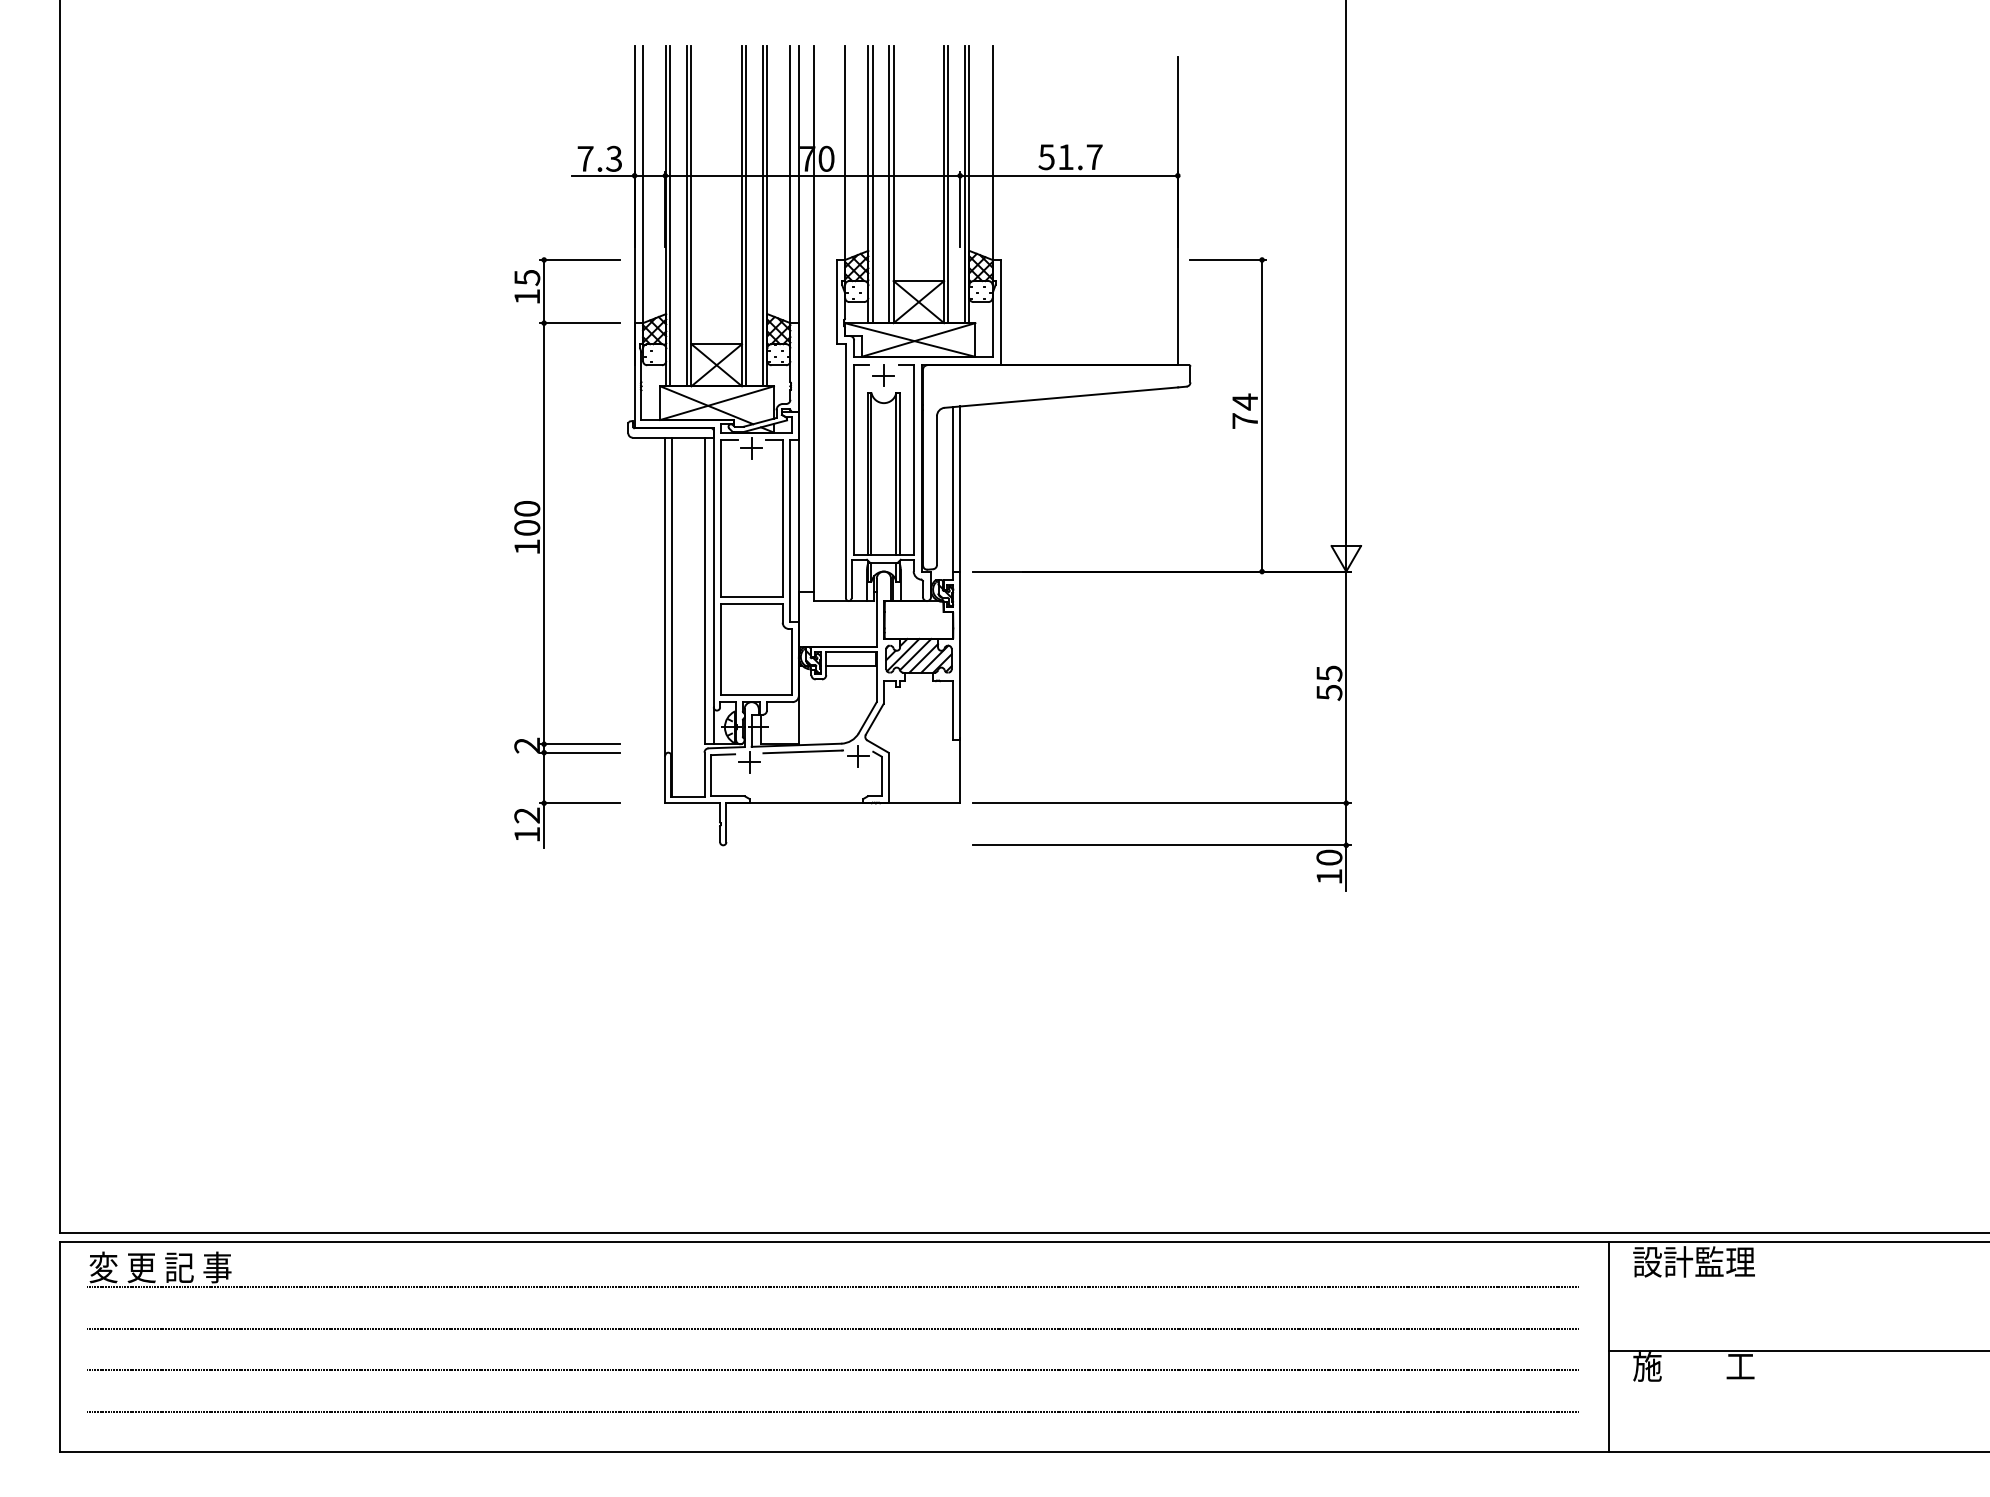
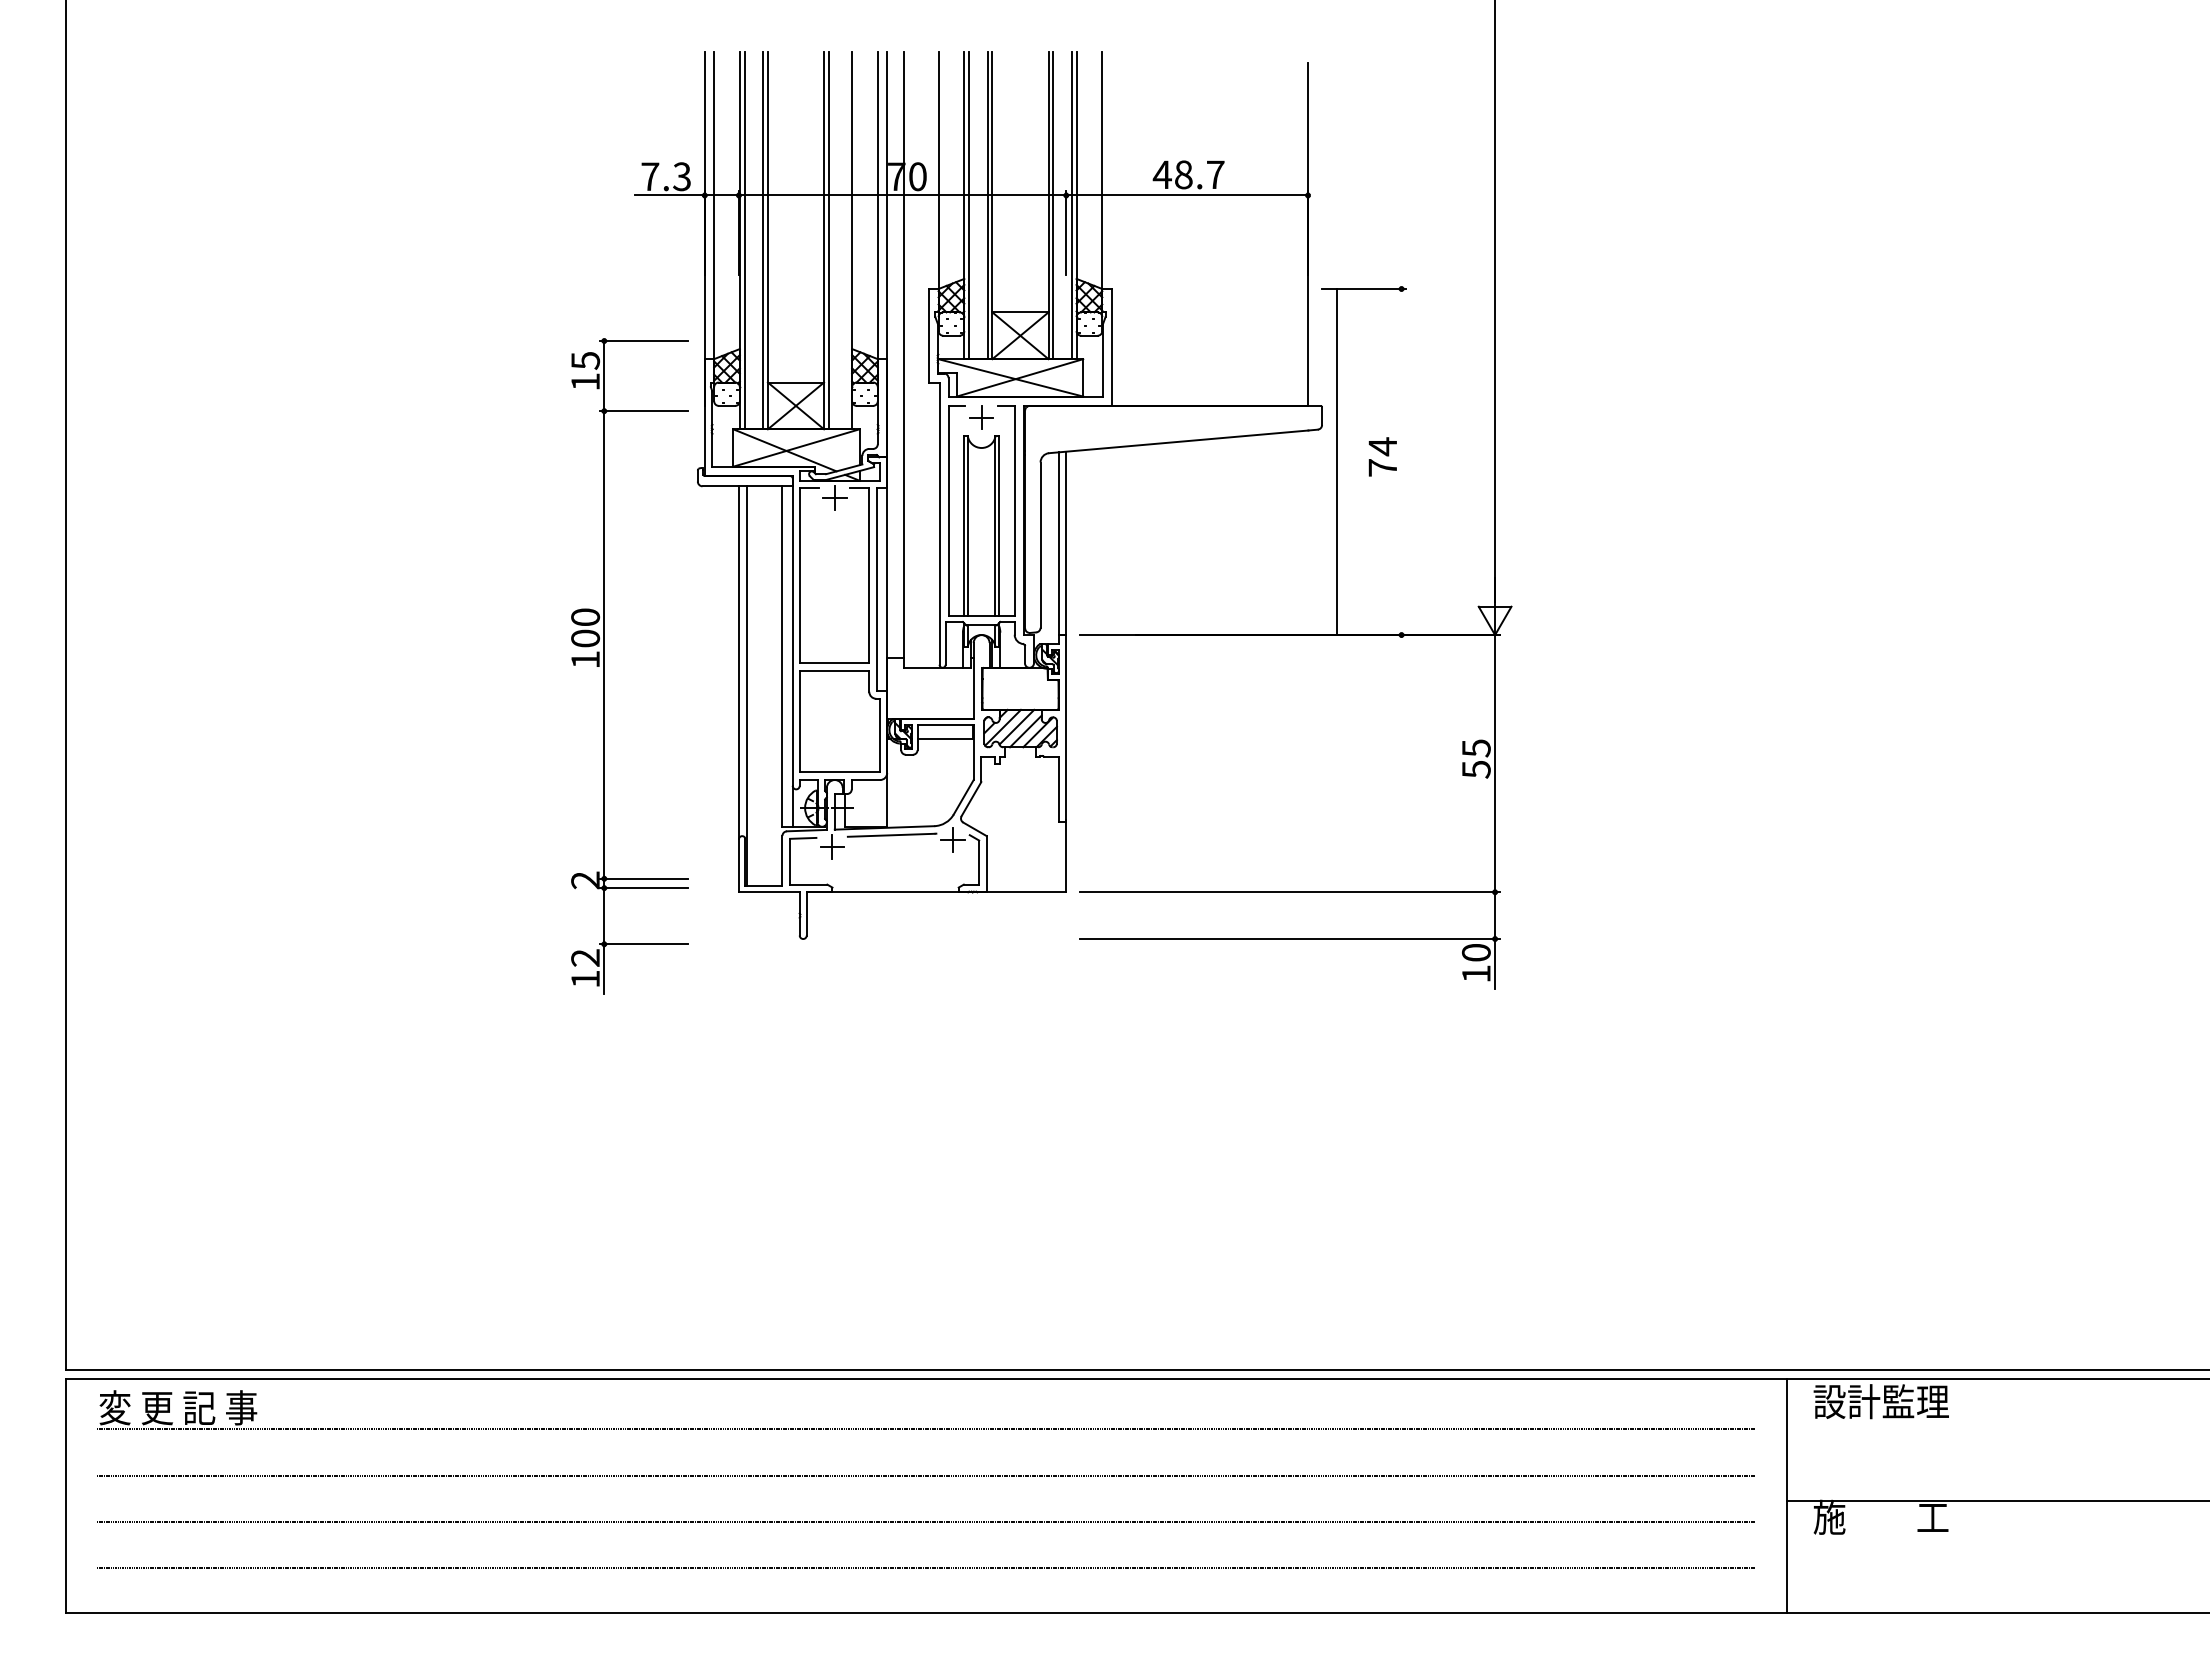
text: (1055, 156) -> (1172, 174), 51.7 -> 48.7
line: (763, 216) -> (847, 240), removed
line: (1261, 416) -> (1336, 462), moved
part: (544, 553) -> (604, 666), moved

